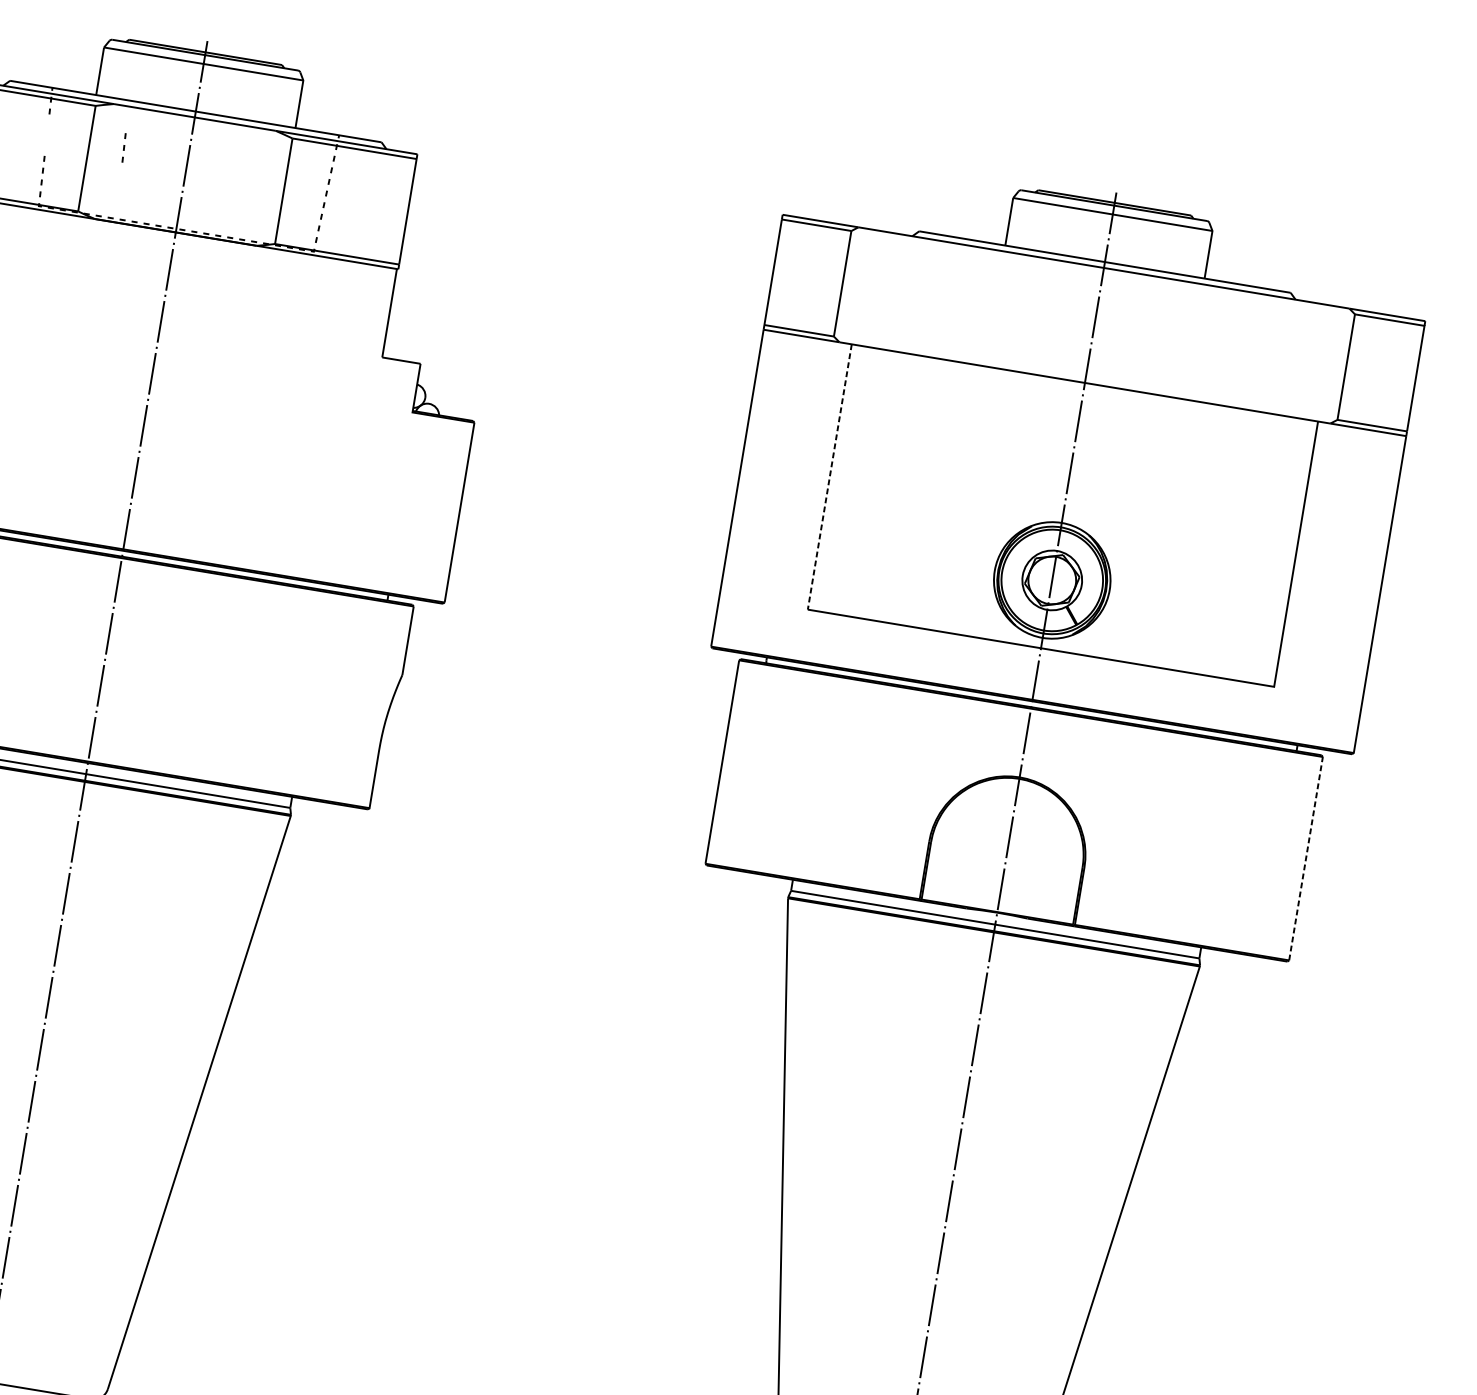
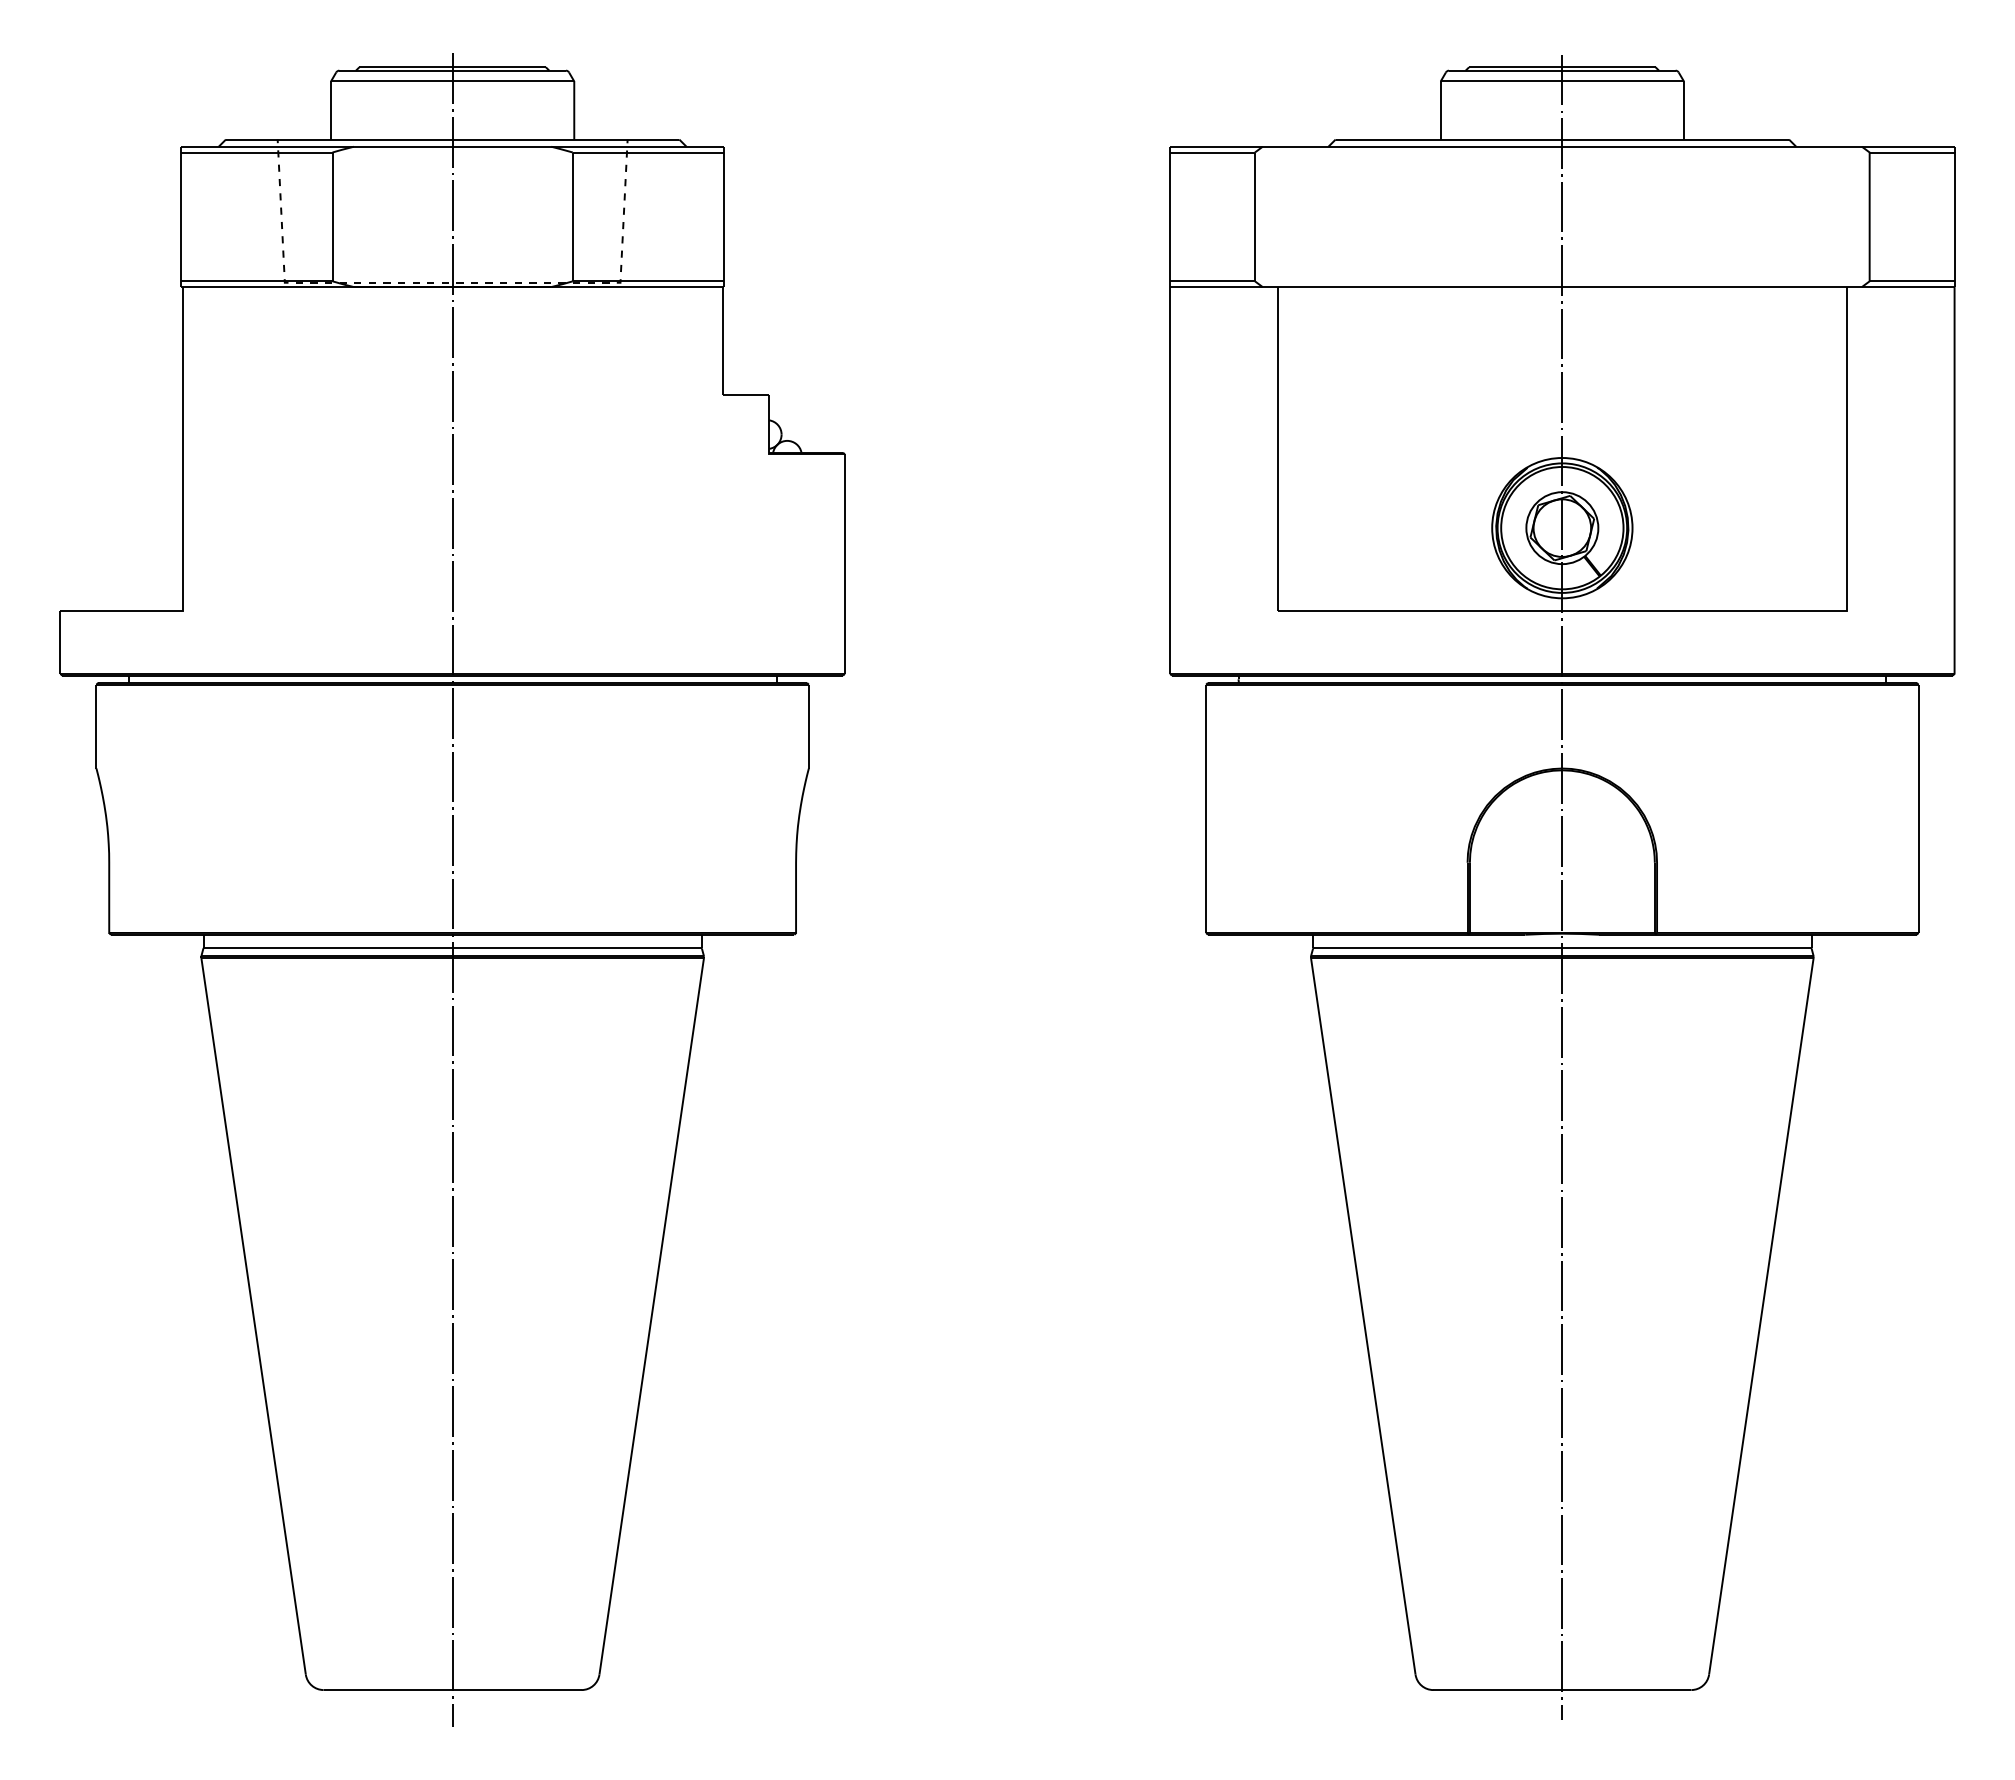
part: (124, 147) -> (280, 196), moved
line: (829, 477) -> (1277, 449), dashed -> solid
line: (1306, 858) -> (1918, 808), dashed -> solid

